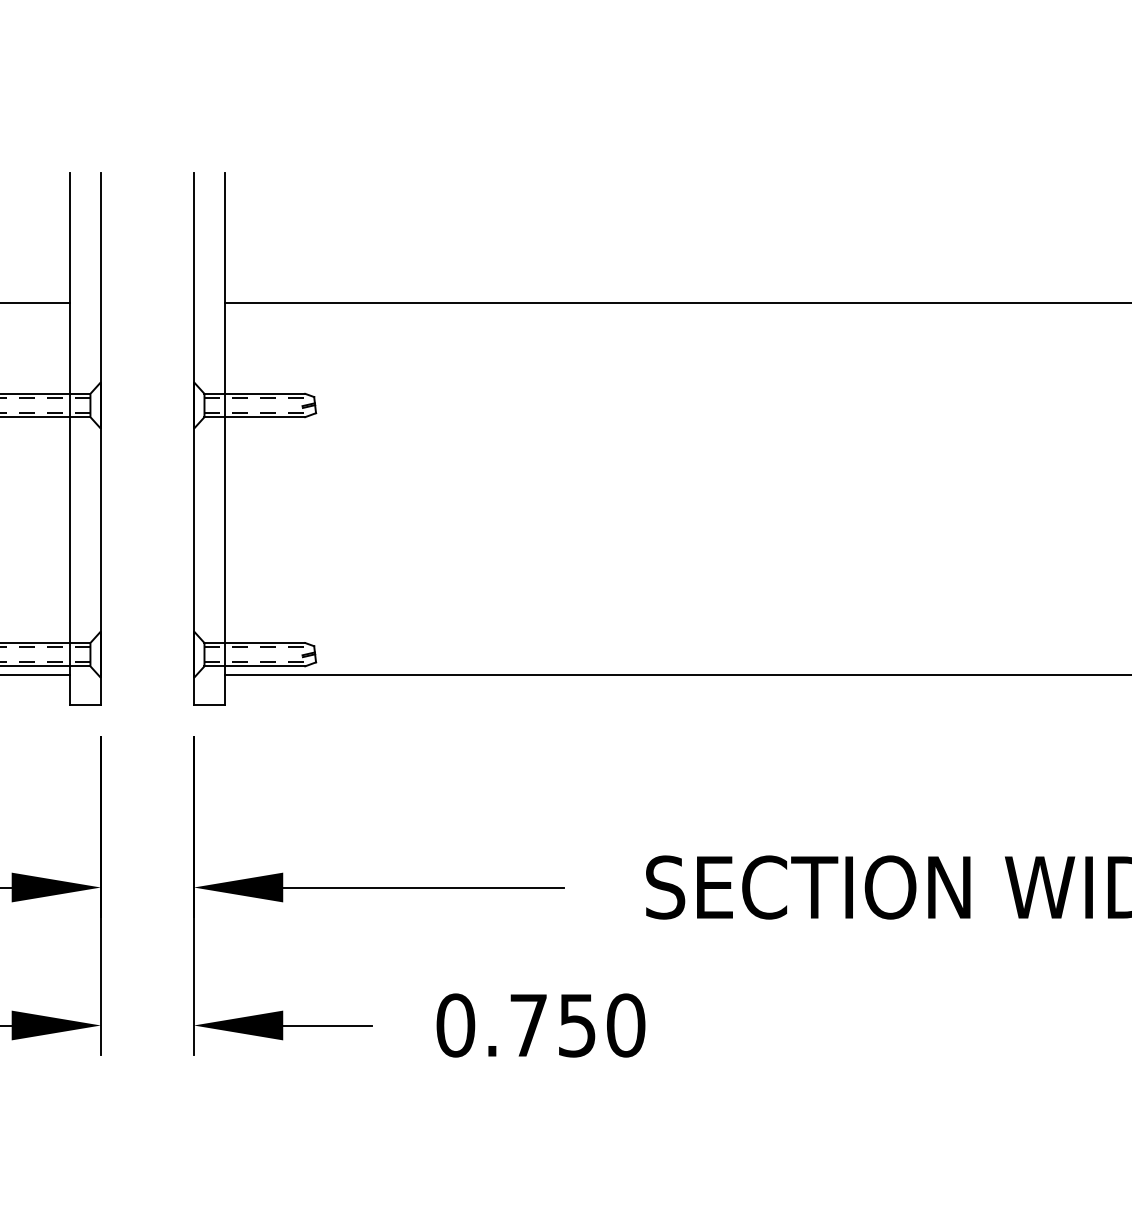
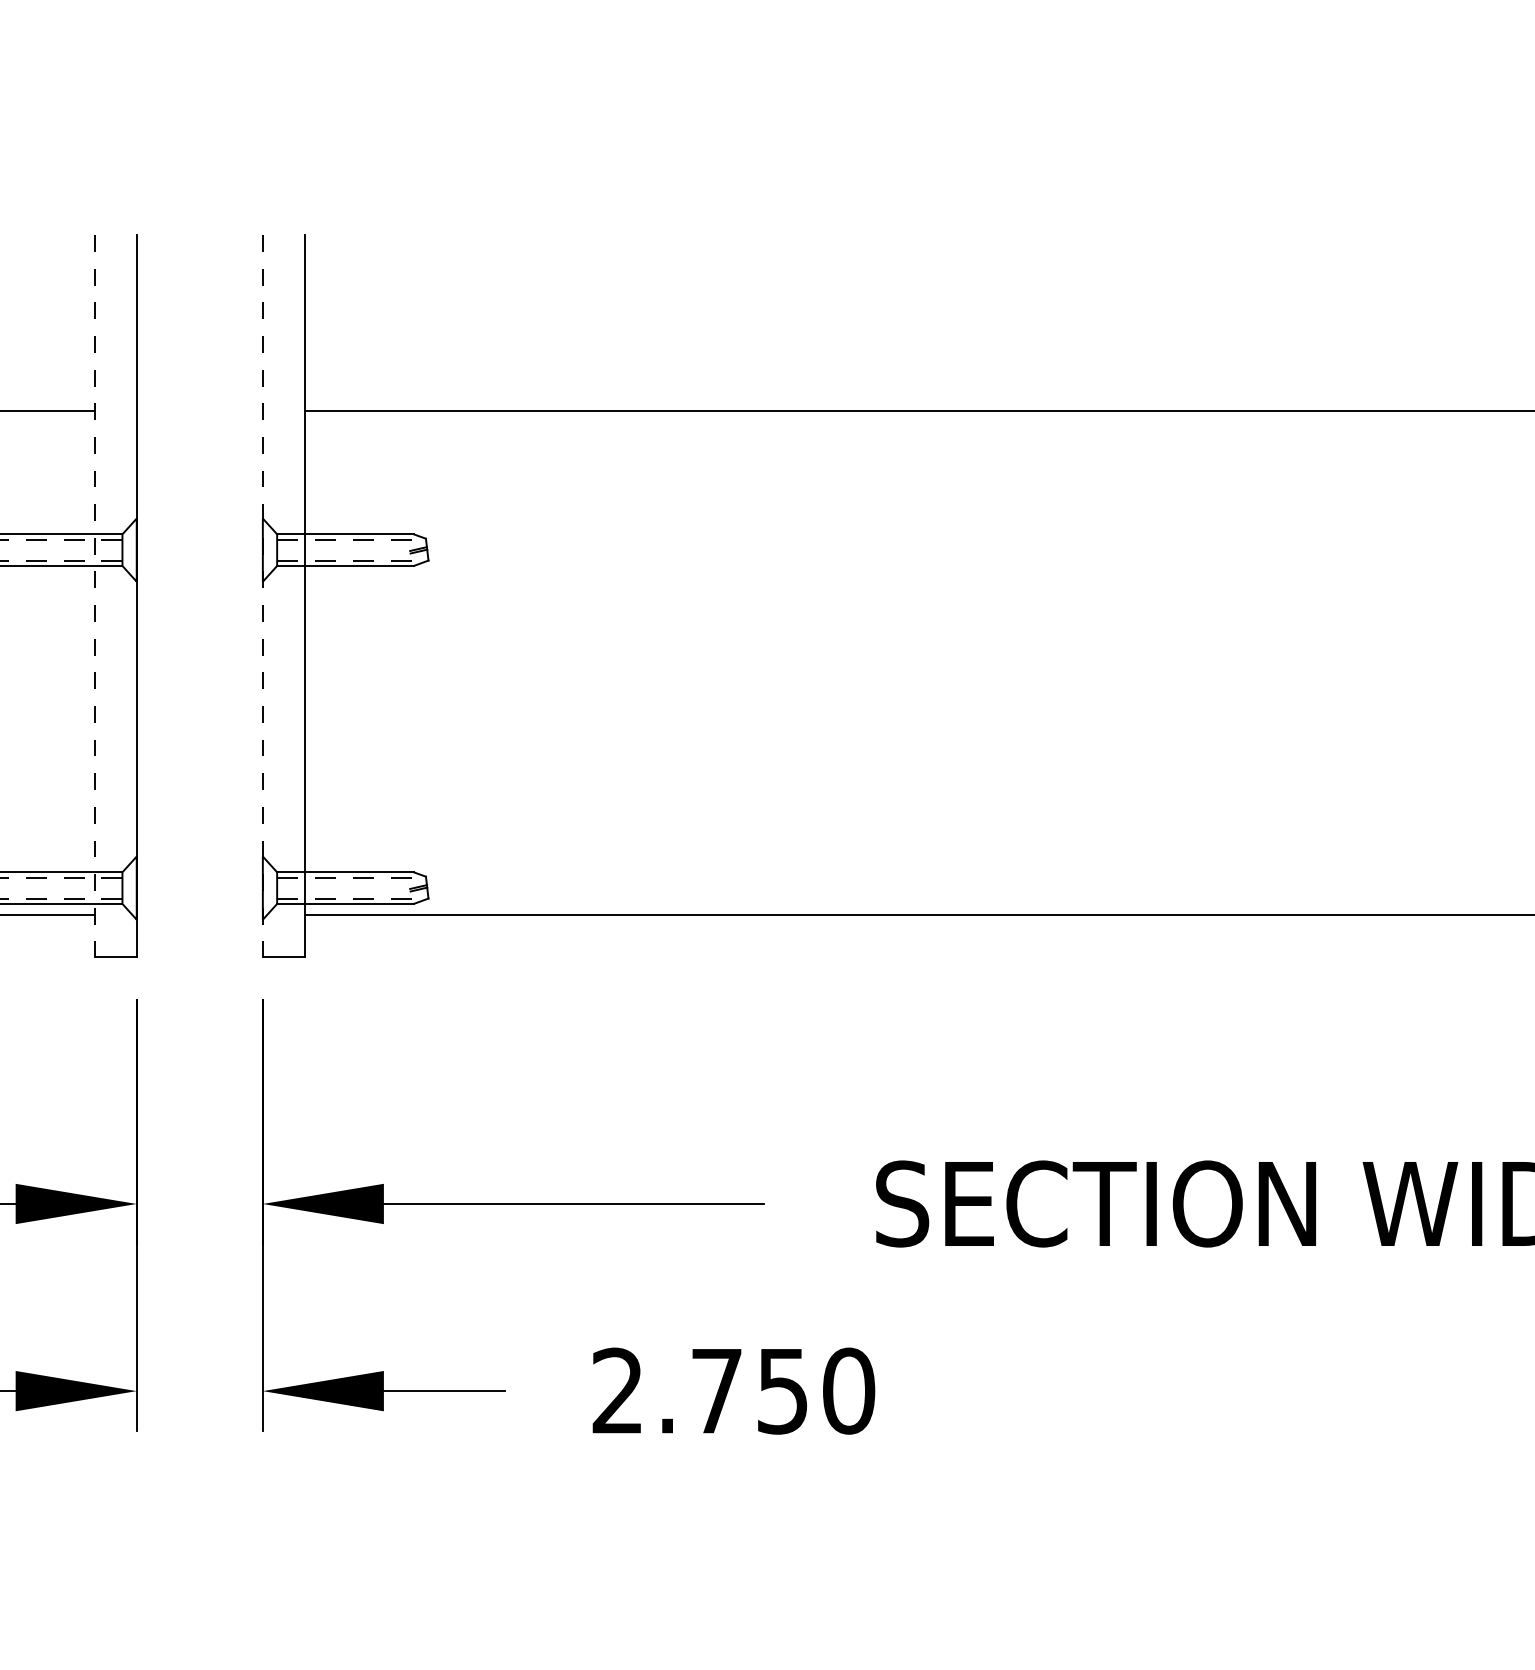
line: (69, 439) -> (94, 596), solid -> dashed
line: (193, 439) -> (262, 596), solid -> dashed
text: (455, 1025) -> (617, 1391), 0.750 -> 2.750

